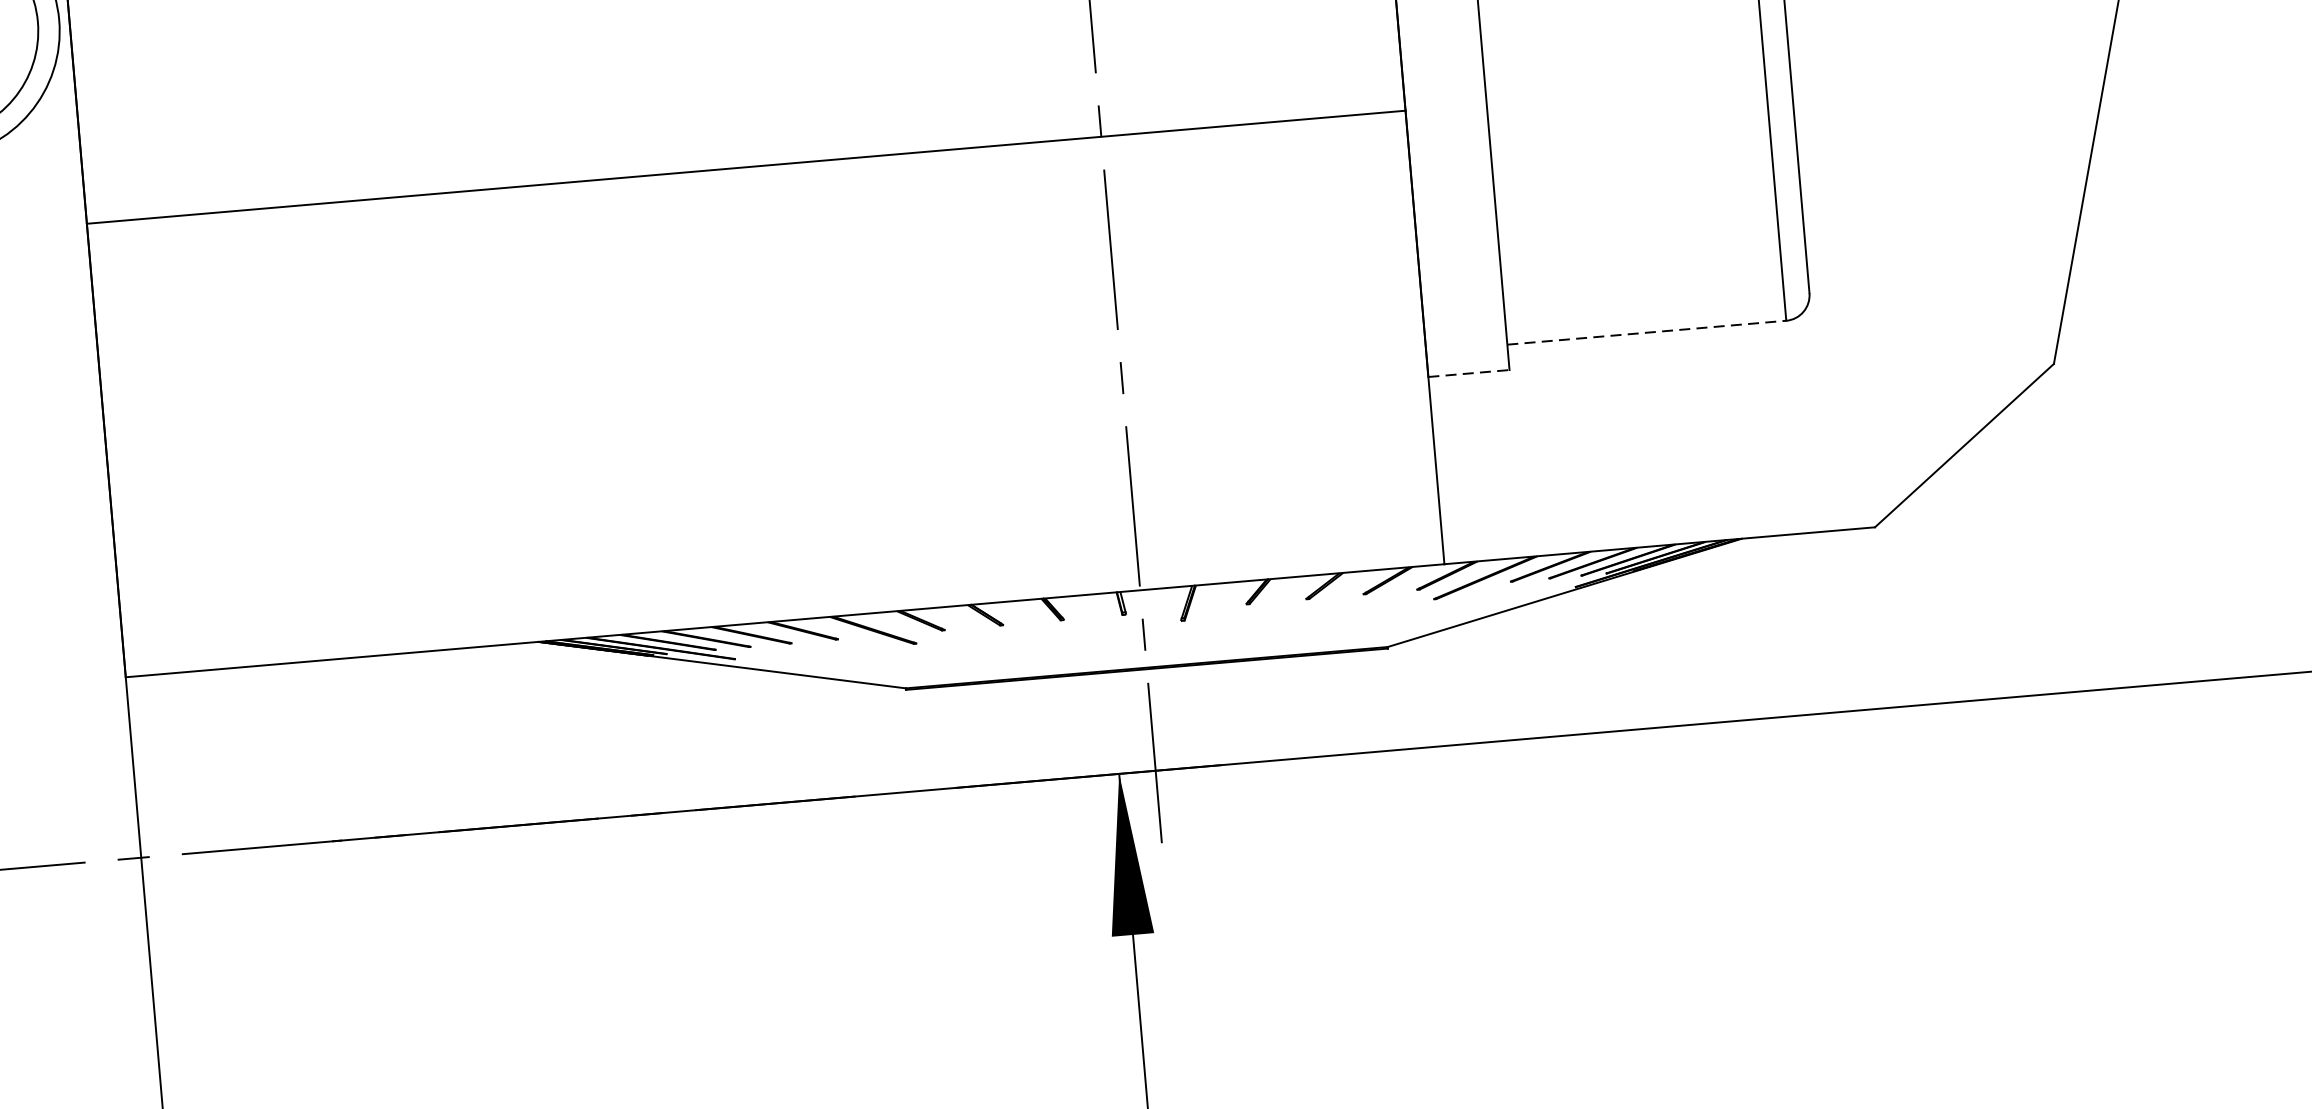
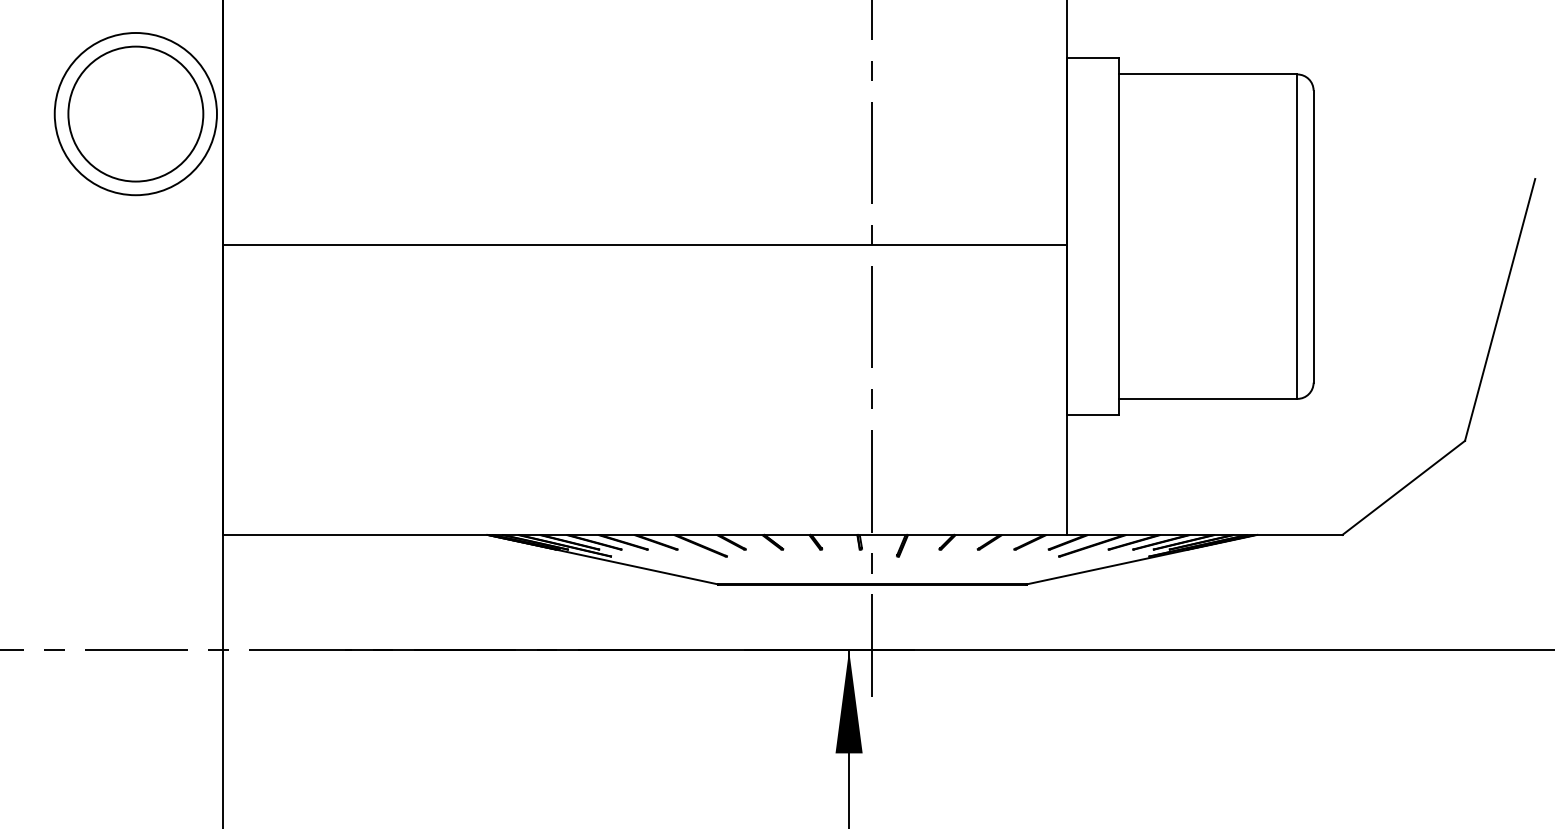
line: (1647, 332) -> (1208, 398), dashed -> solid
line: (1469, 374) -> (1093, 415), dashed -> solid

